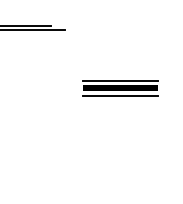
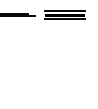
part: (120, 87) -> (64, 14), moved

